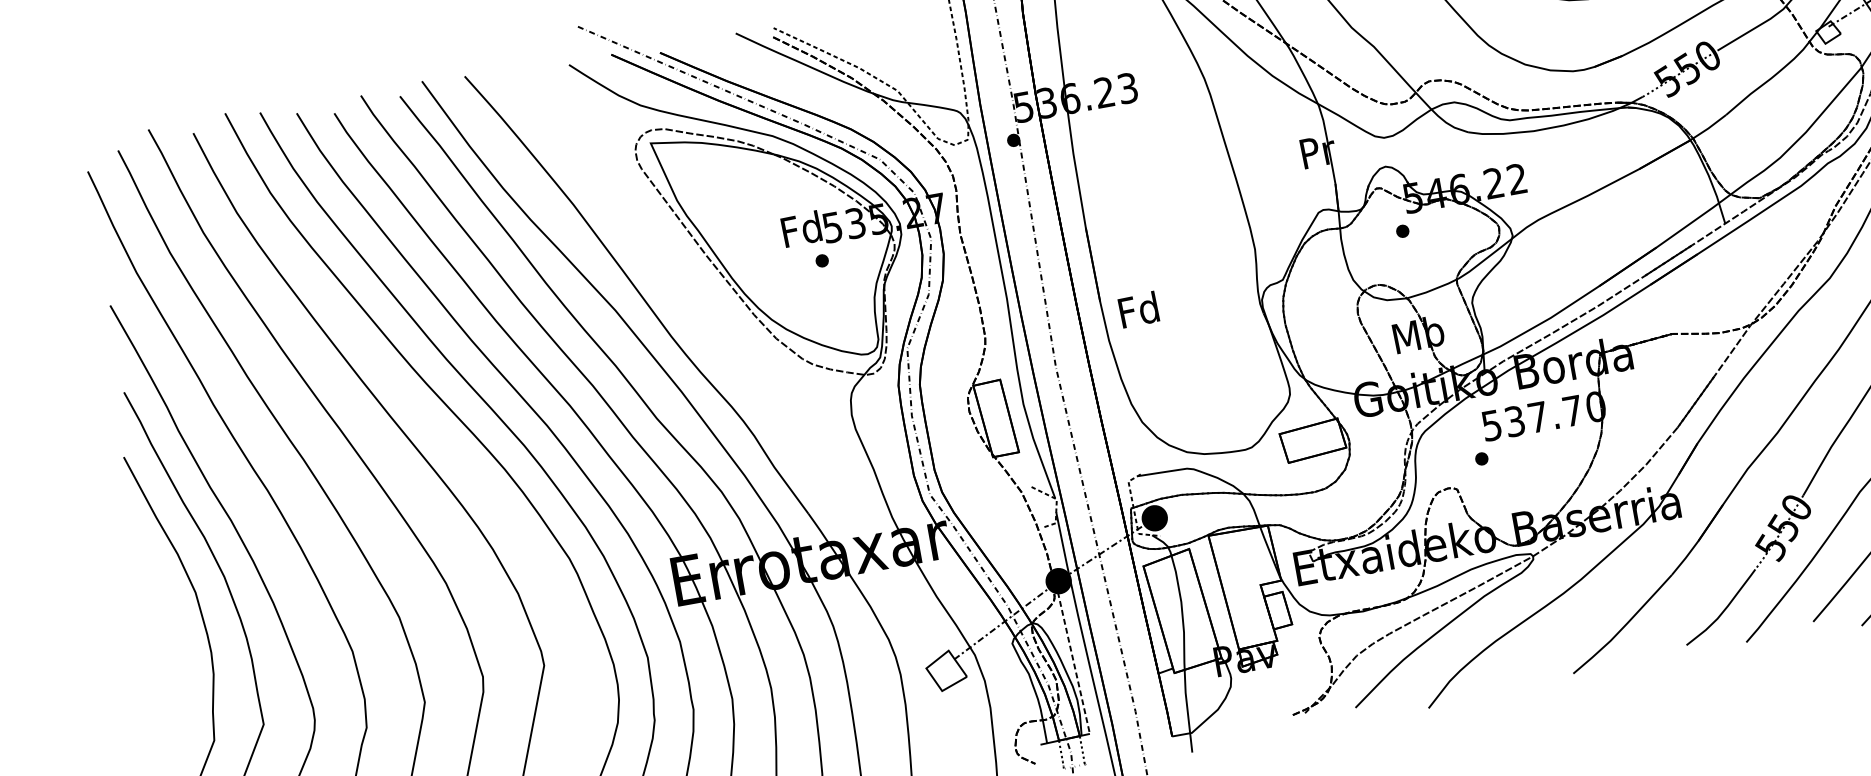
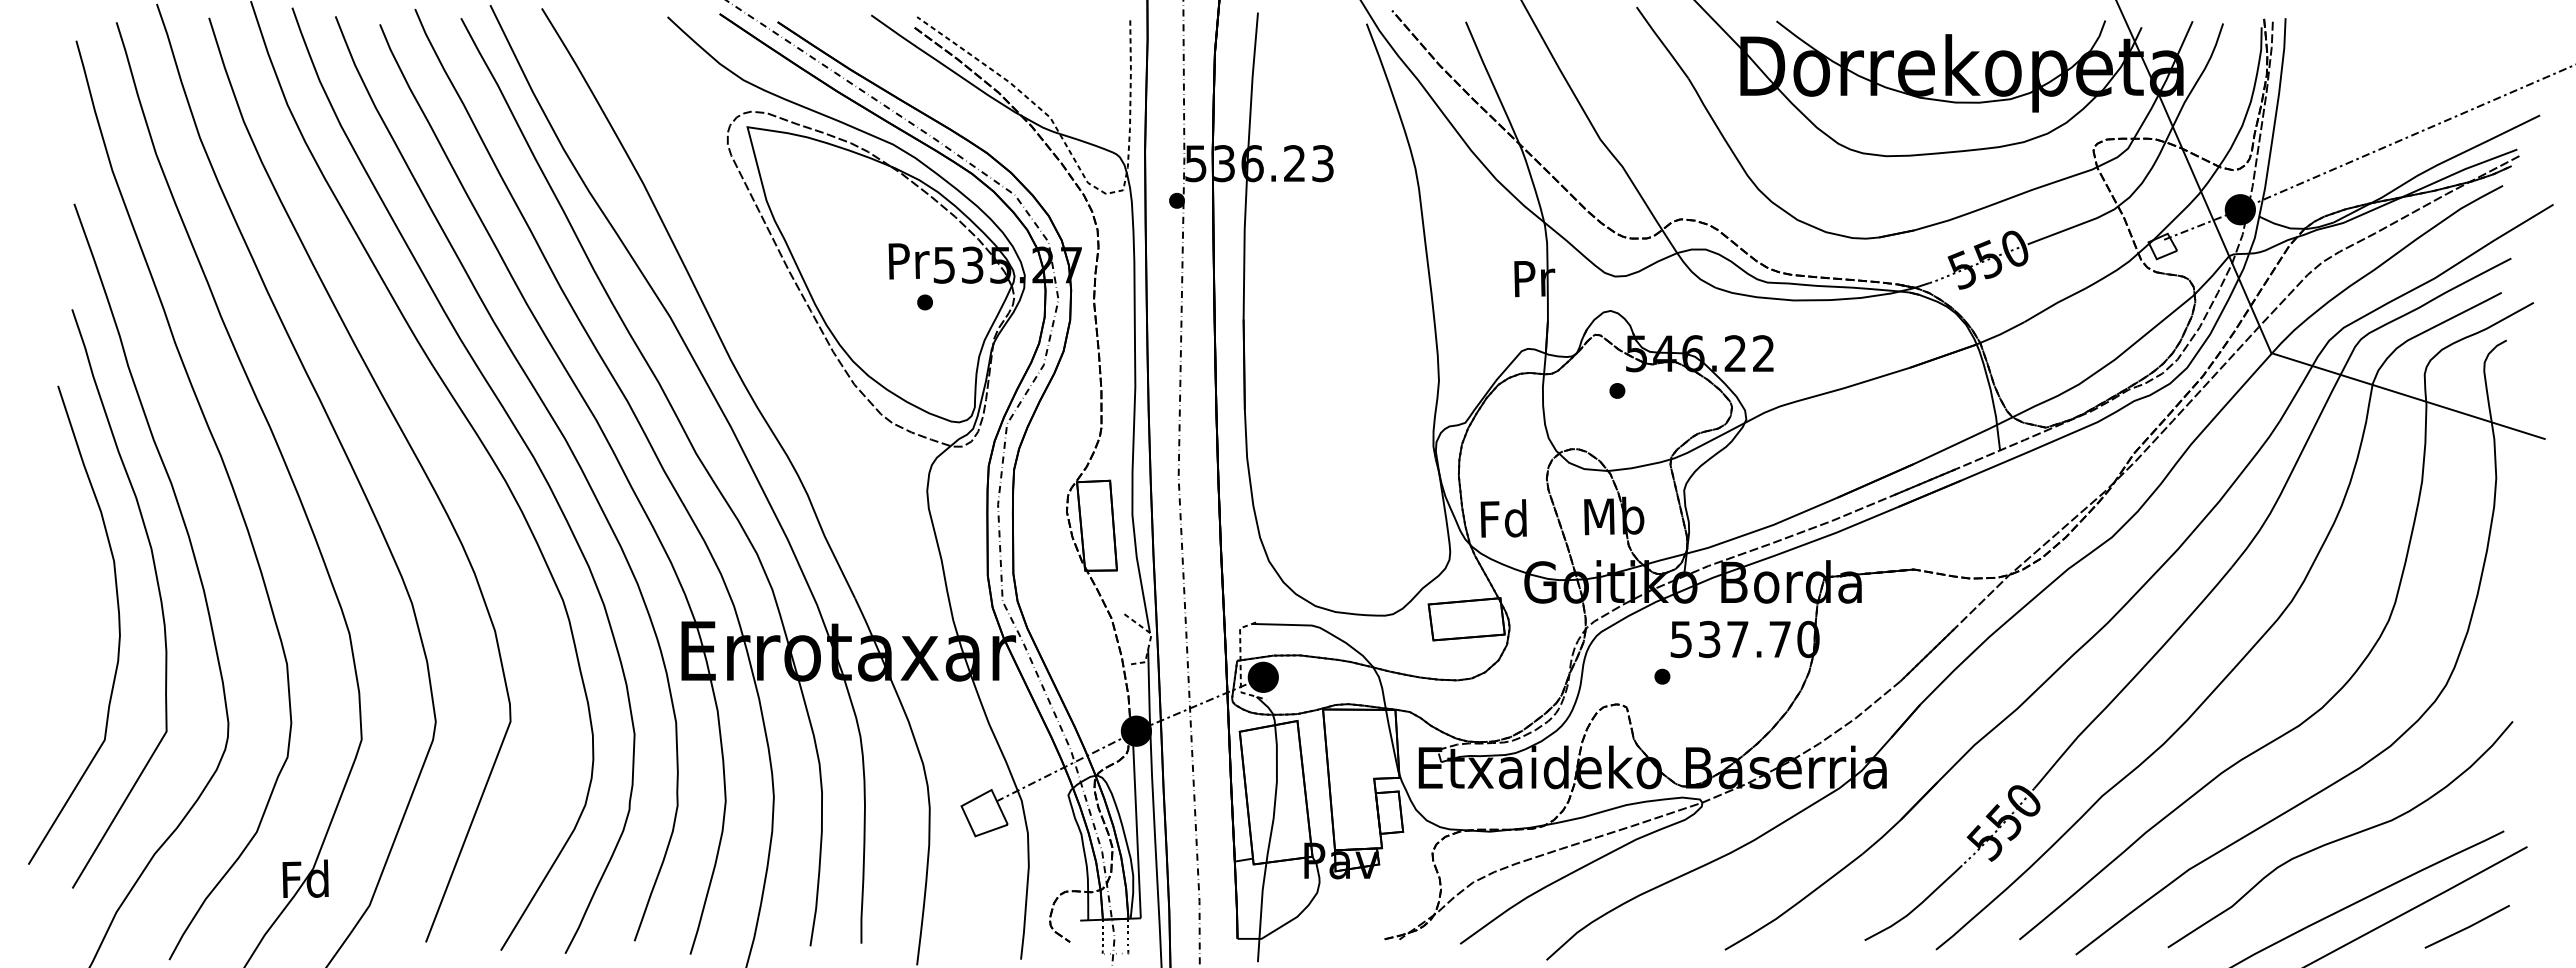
text: (801, 229) -> (907, 260), Fd -> Pr
text: (1138, 309) -> (1503, 518), moved
line: (1071, 654) -> (1136, 820), dashed -> solid

